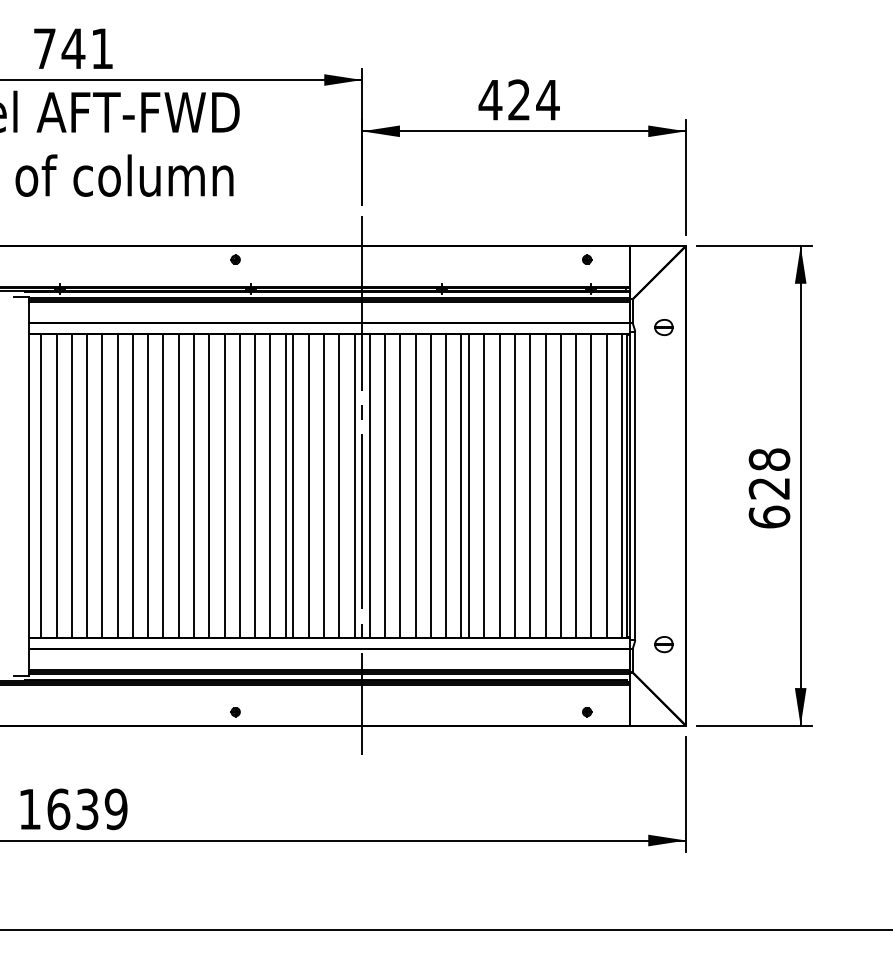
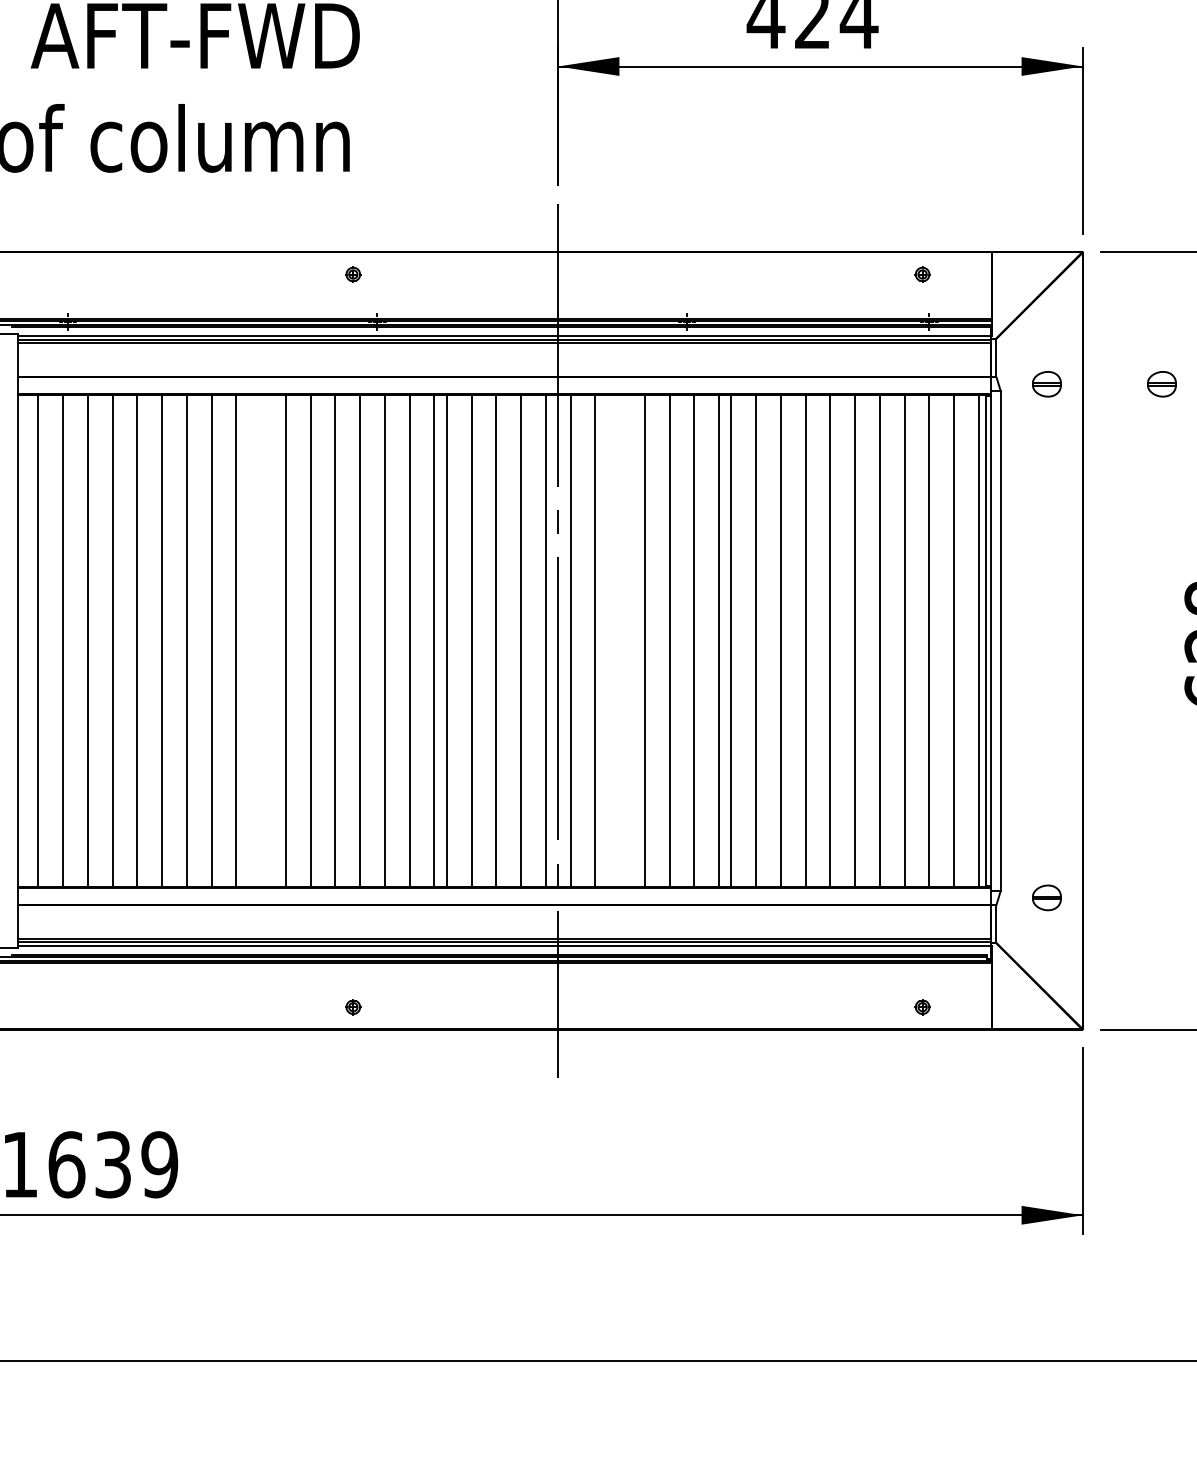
part: (734, 327) -> (1161, 384), added
line: (178, 485) -> (260, 640), removed
line: (400, 485) -> (620, 640), removed

